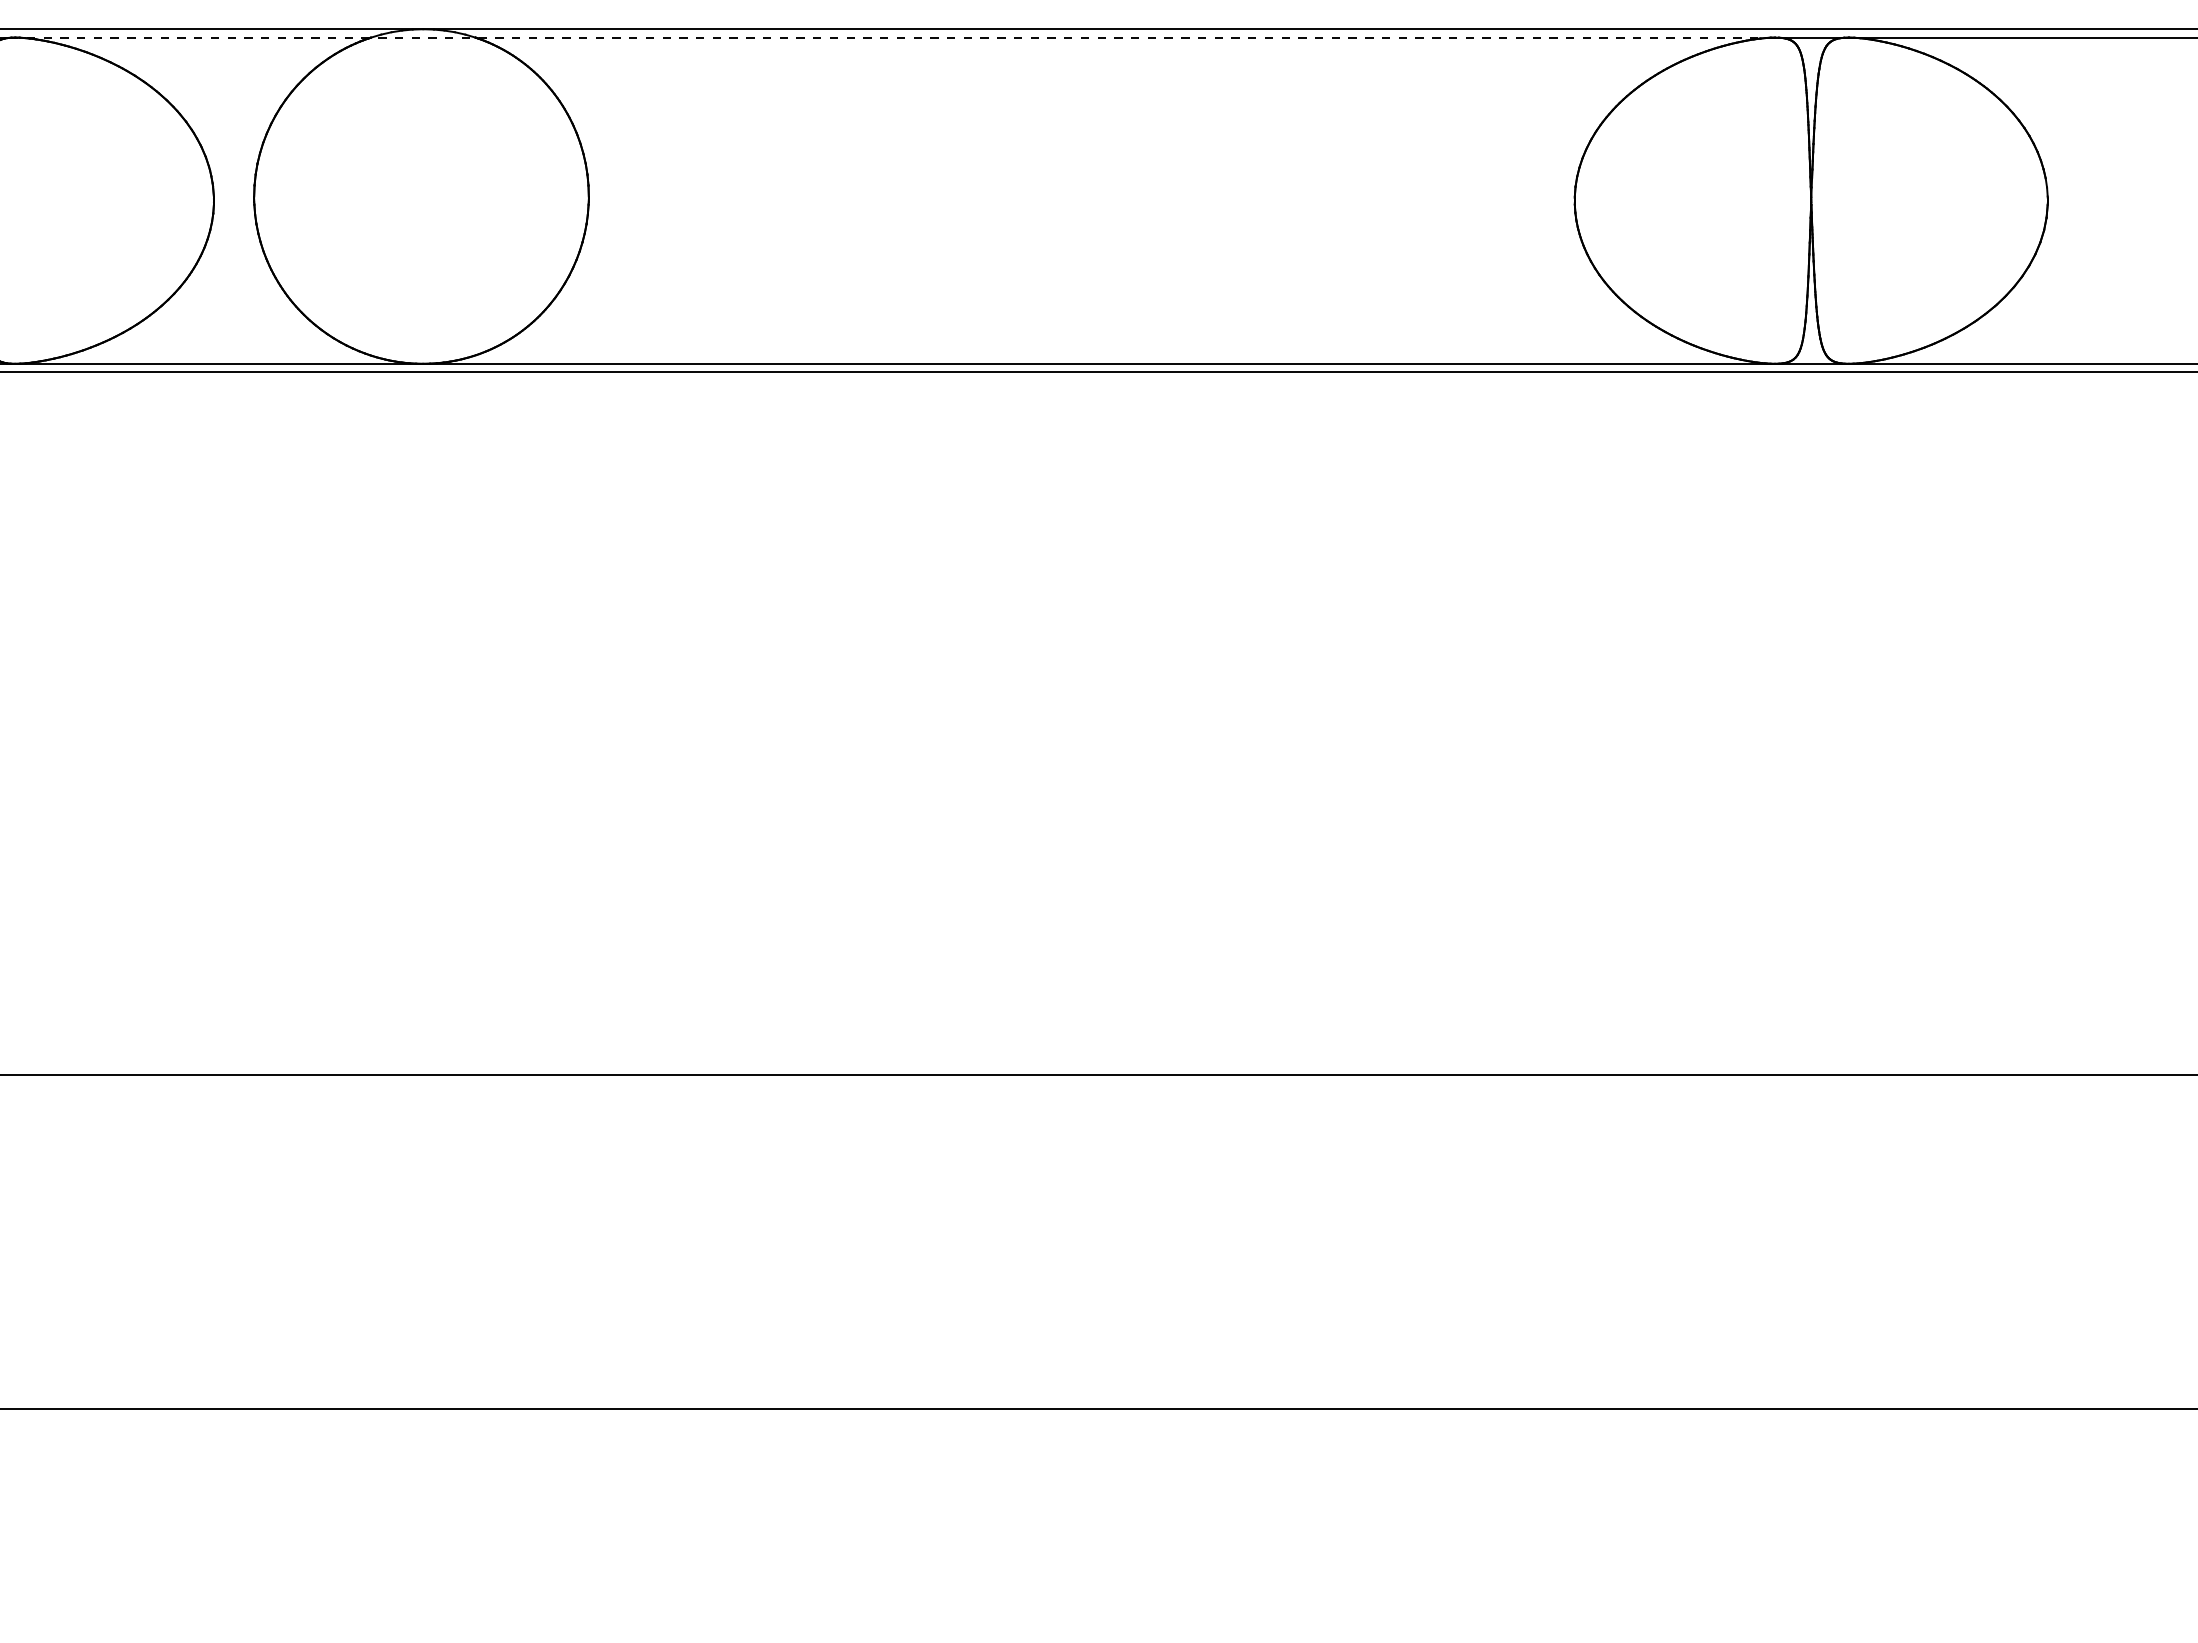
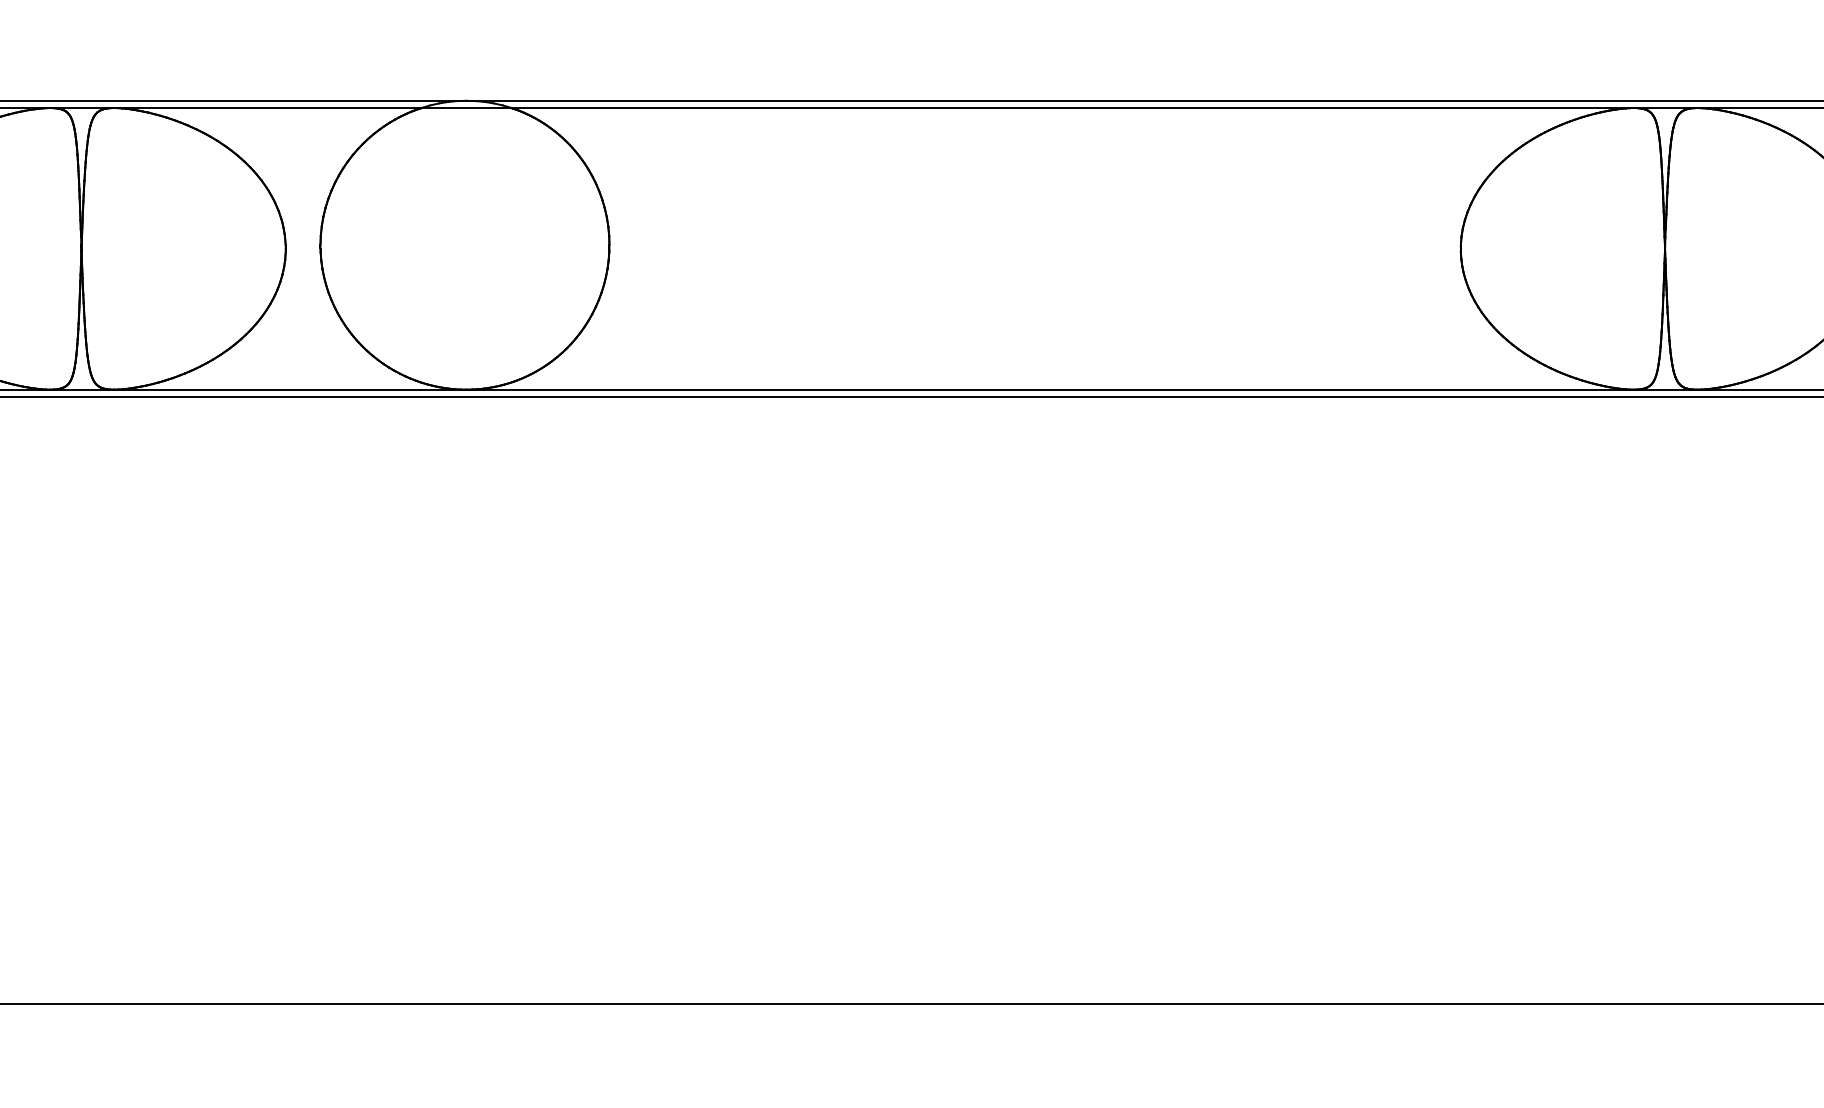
line: (895, 37) -> (874, 107), dashed -> solid

